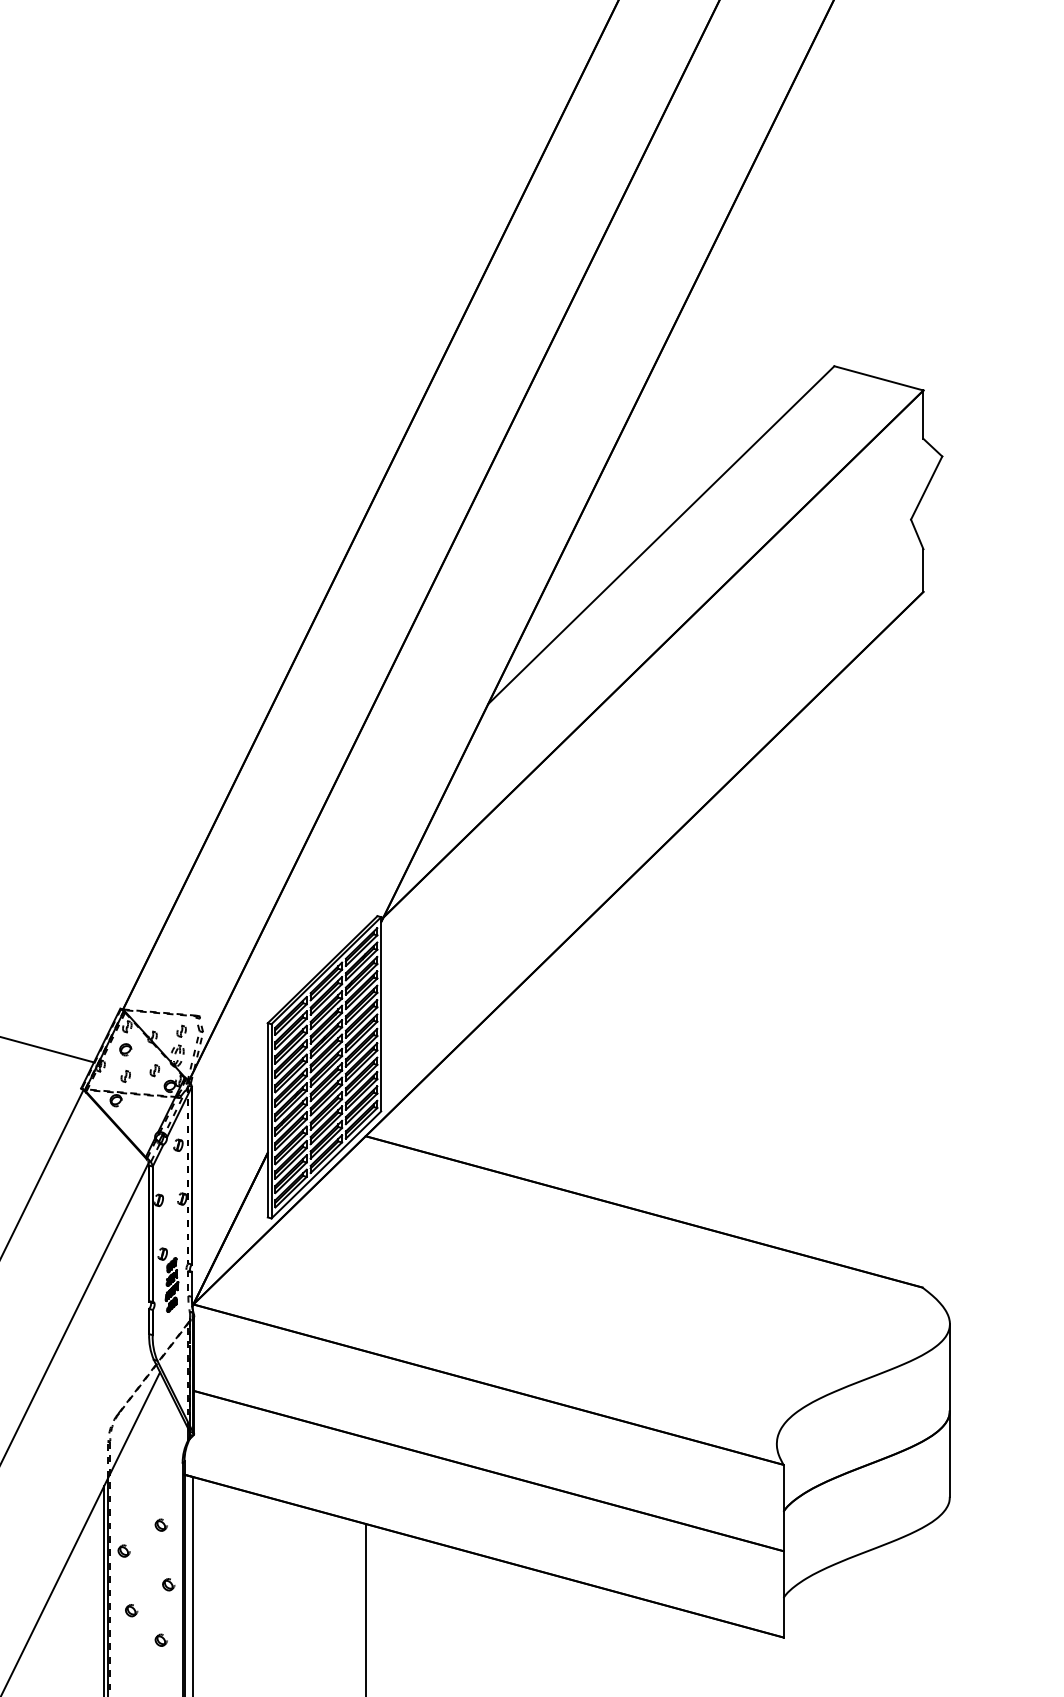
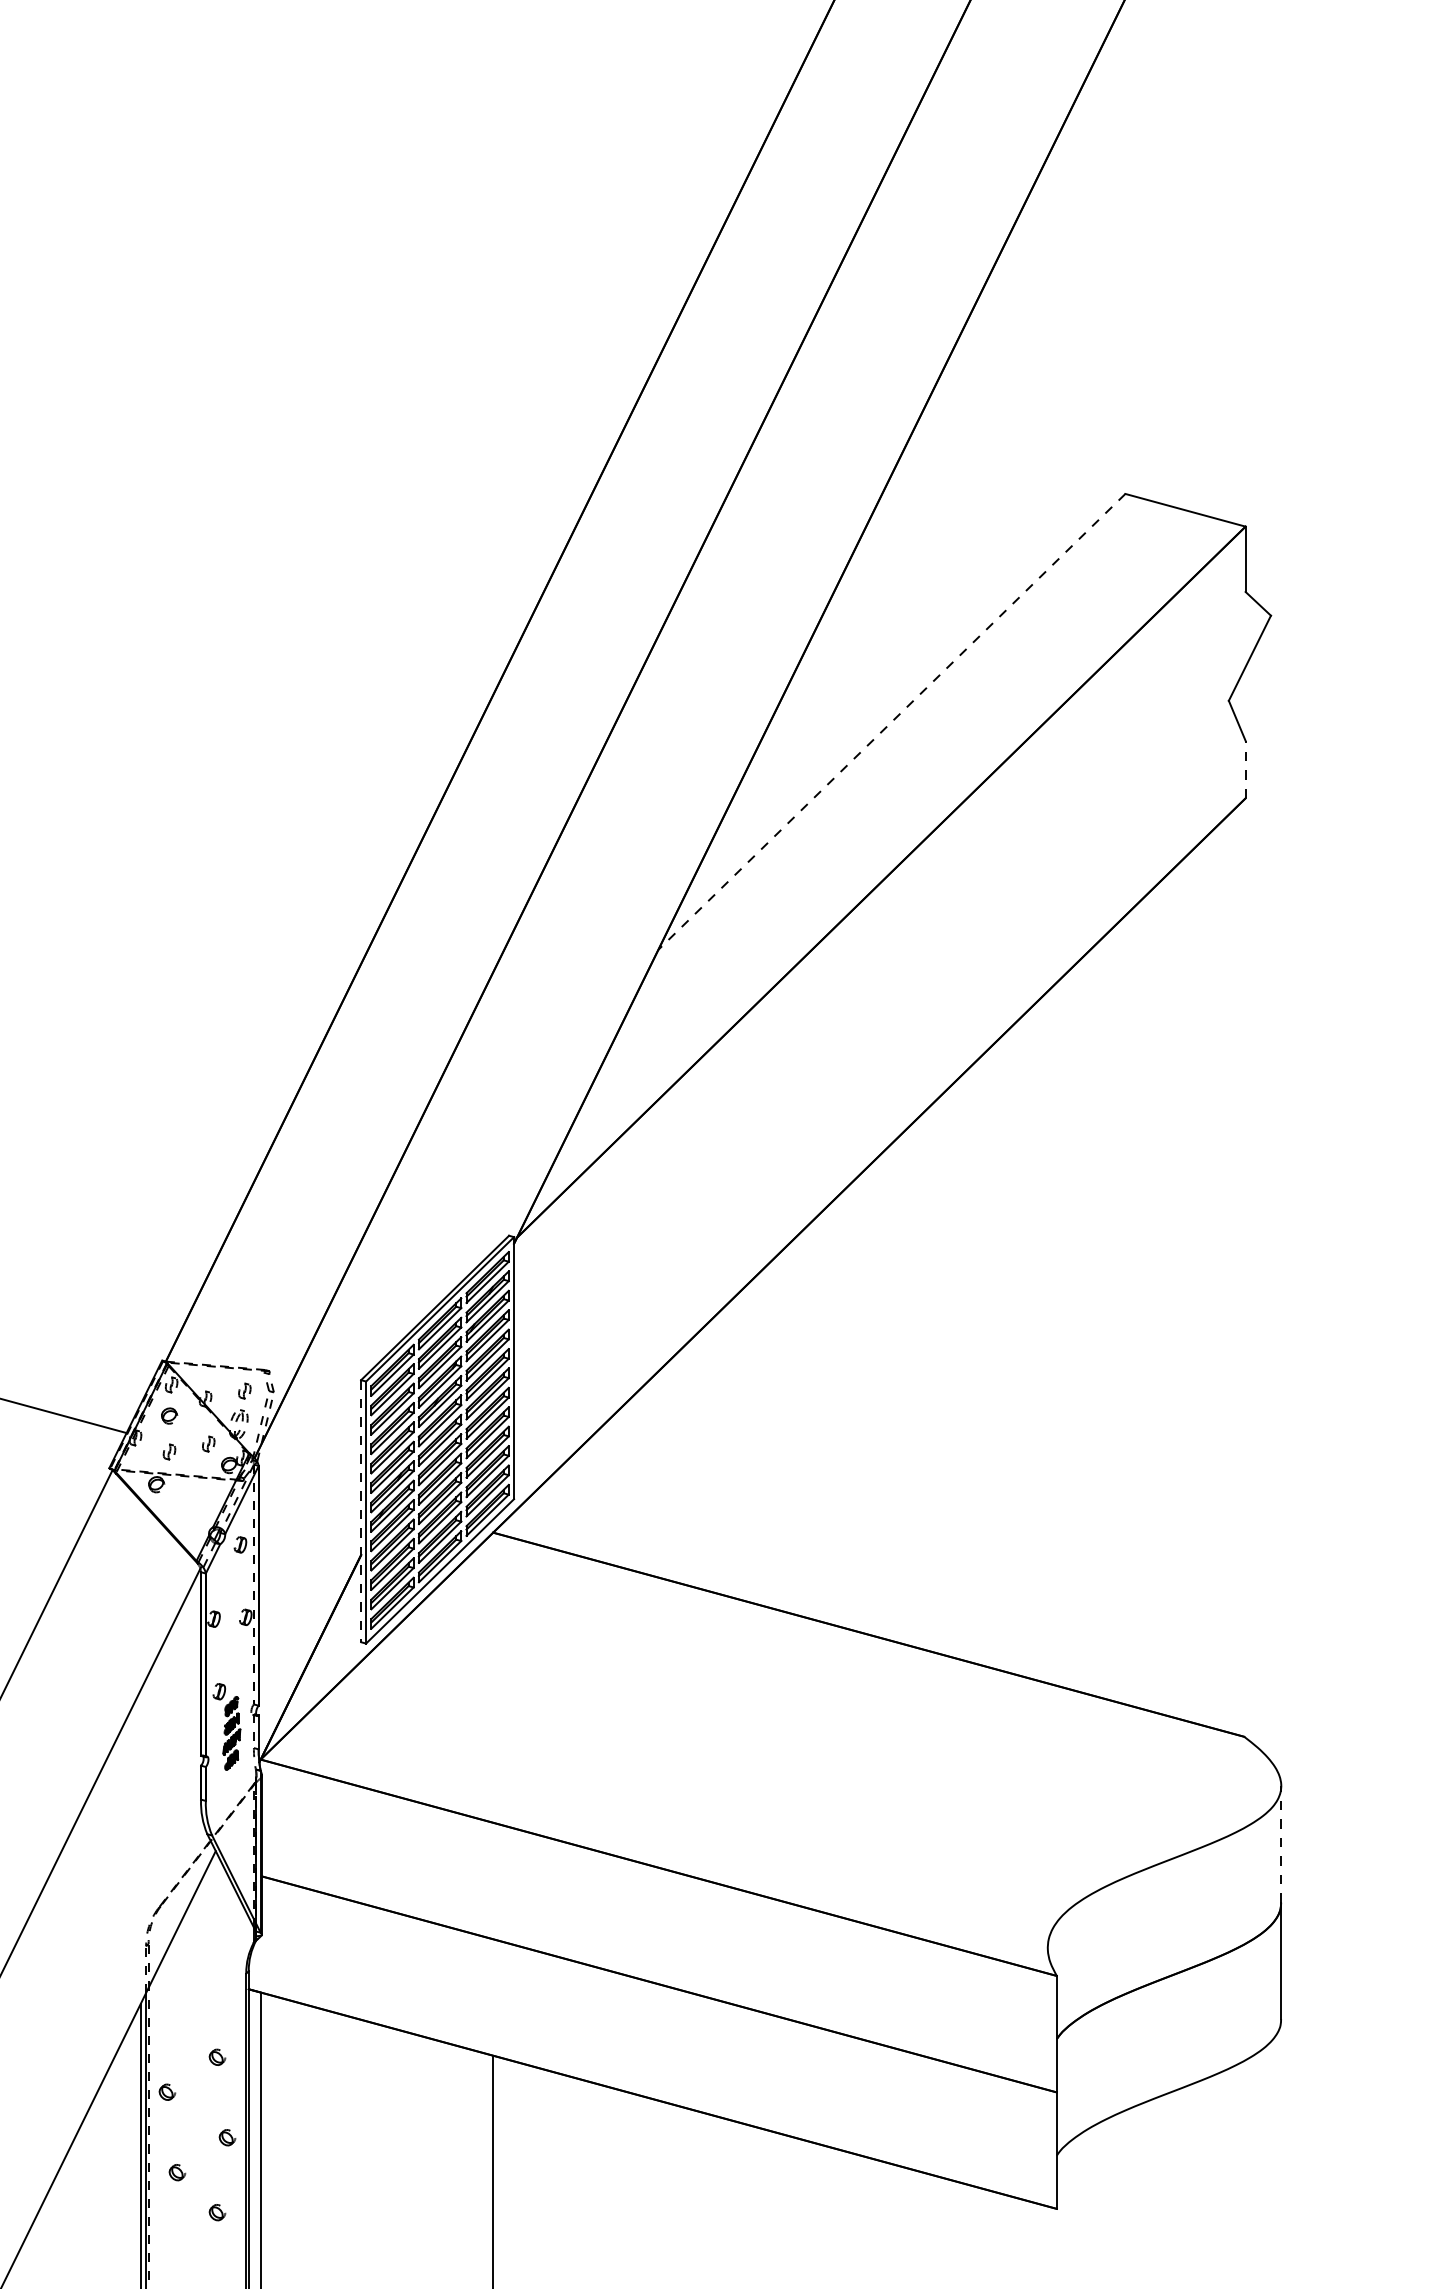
line: (661, 535) -> (892, 722), solid -> dashed
line: (923, 570) -> (1245, 769), solid -> dashed
line: (267, 1120) -> (360, 1511), solid -> dashed
line: (949, 1366) -> (1280, 1843), solid -> dashed

